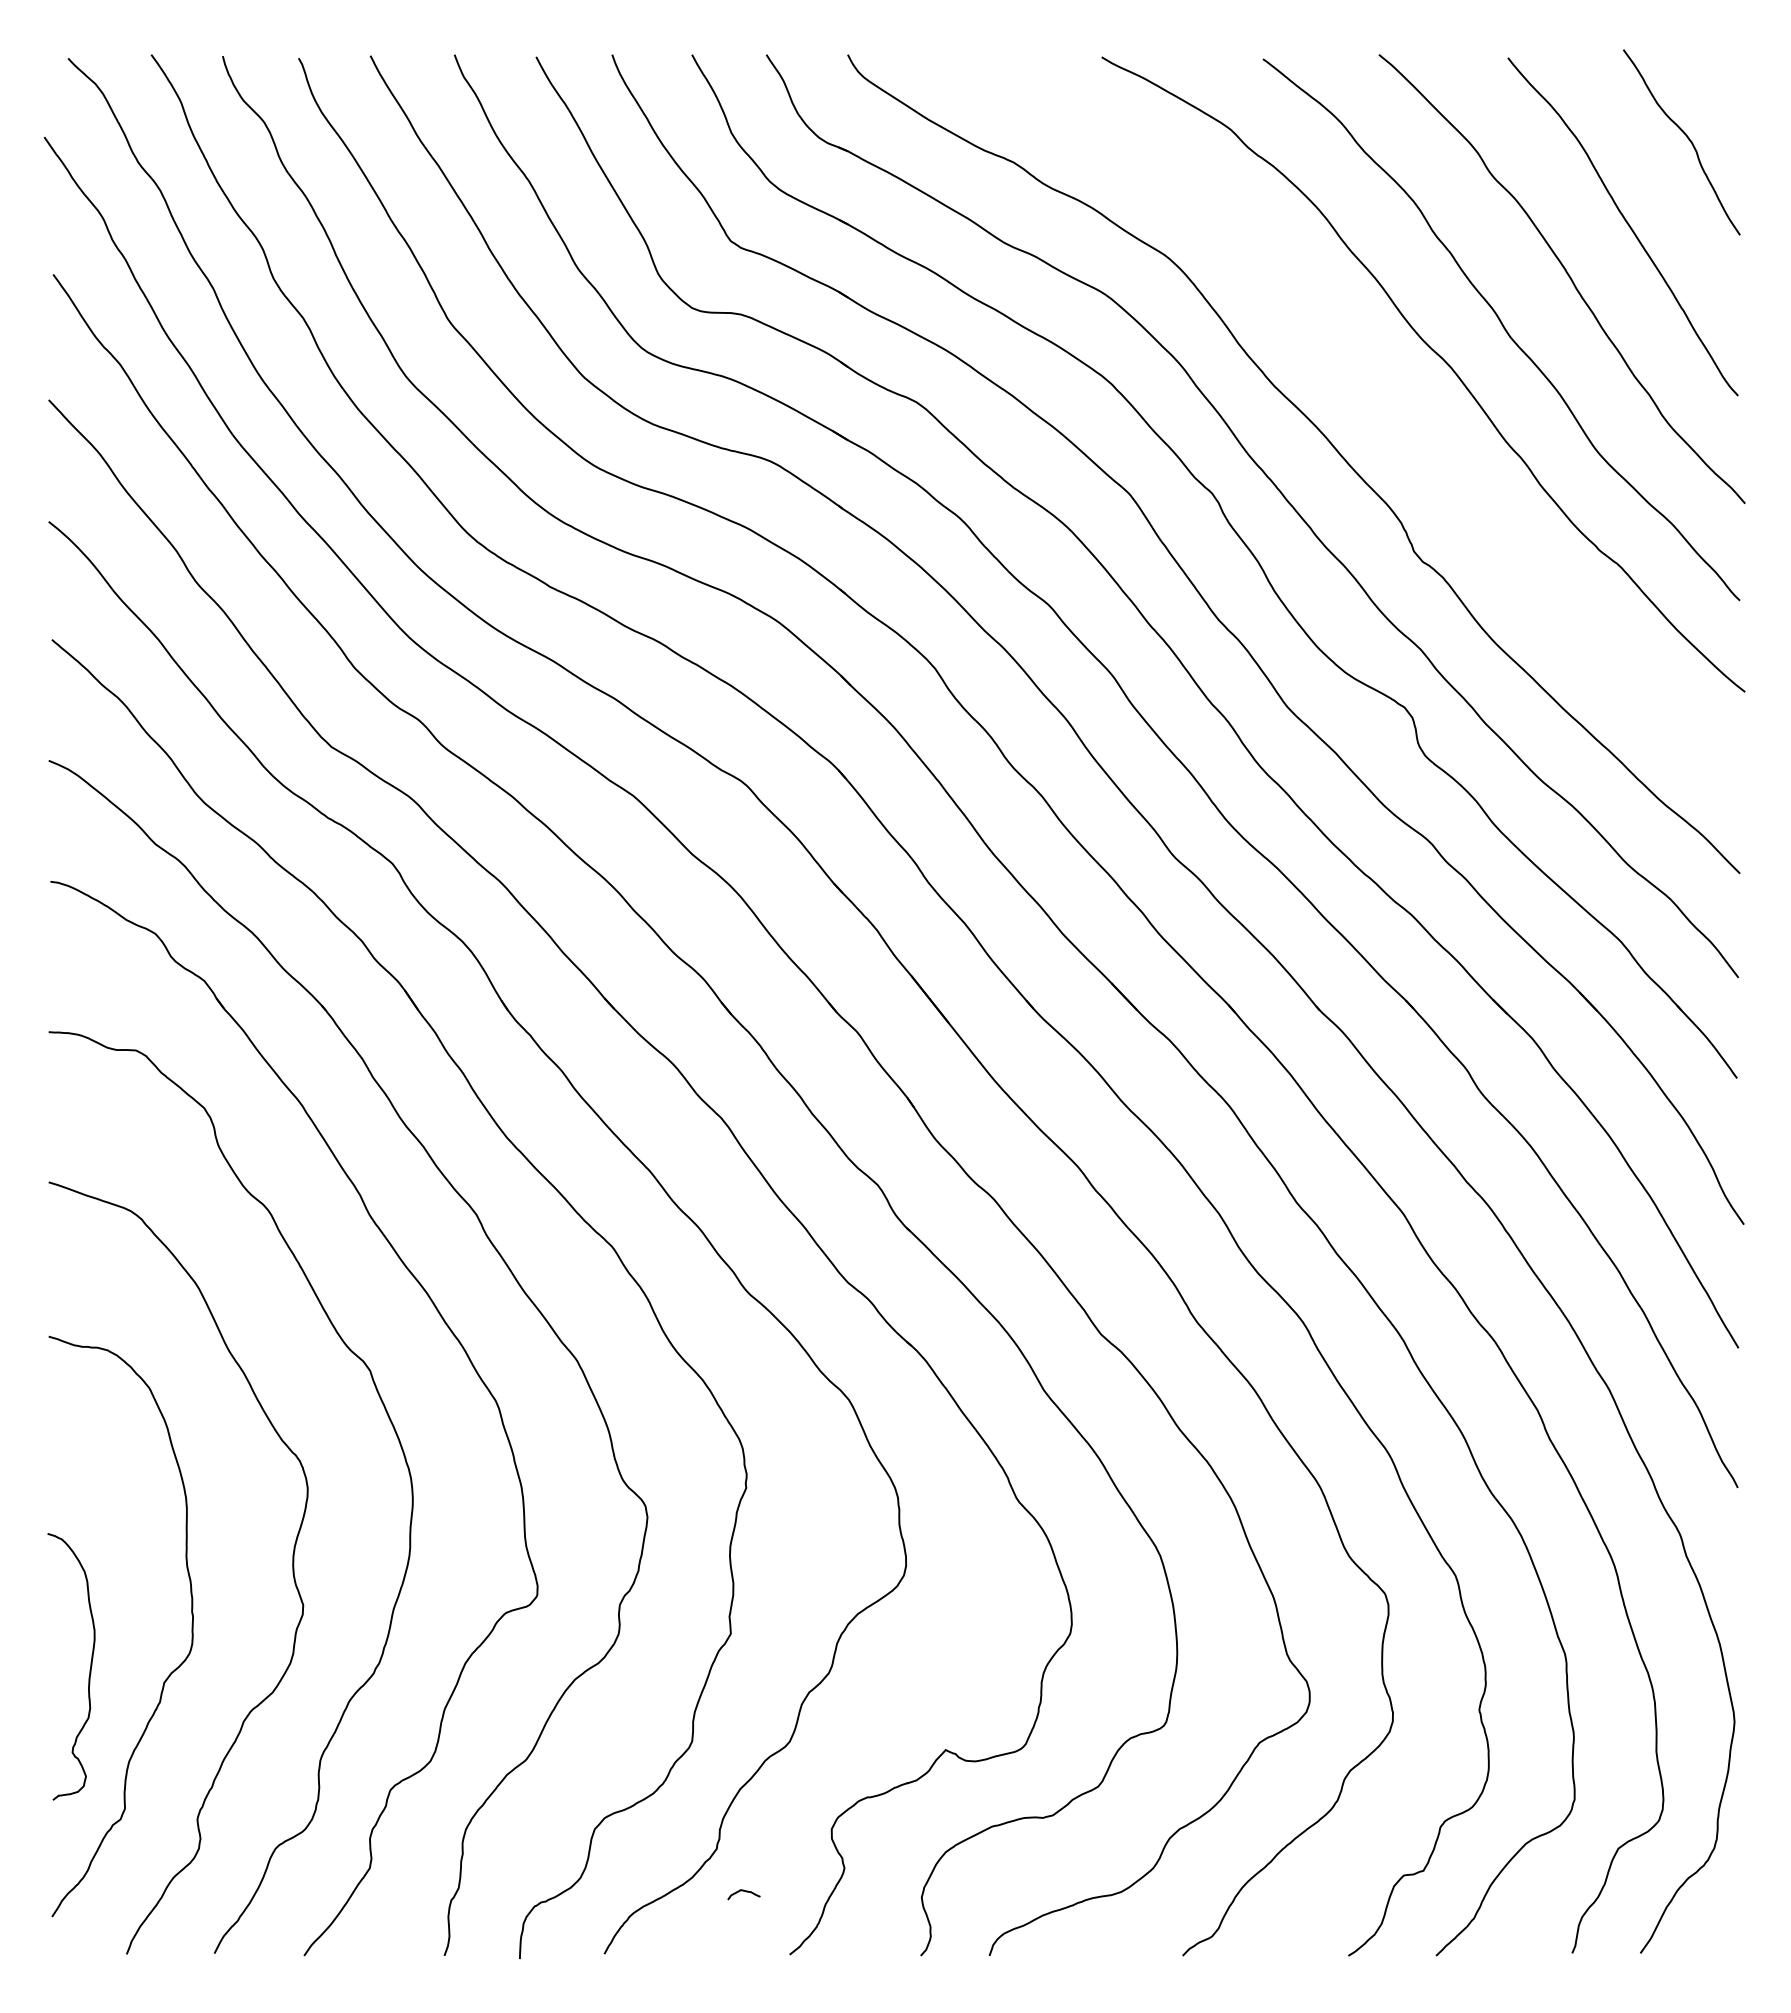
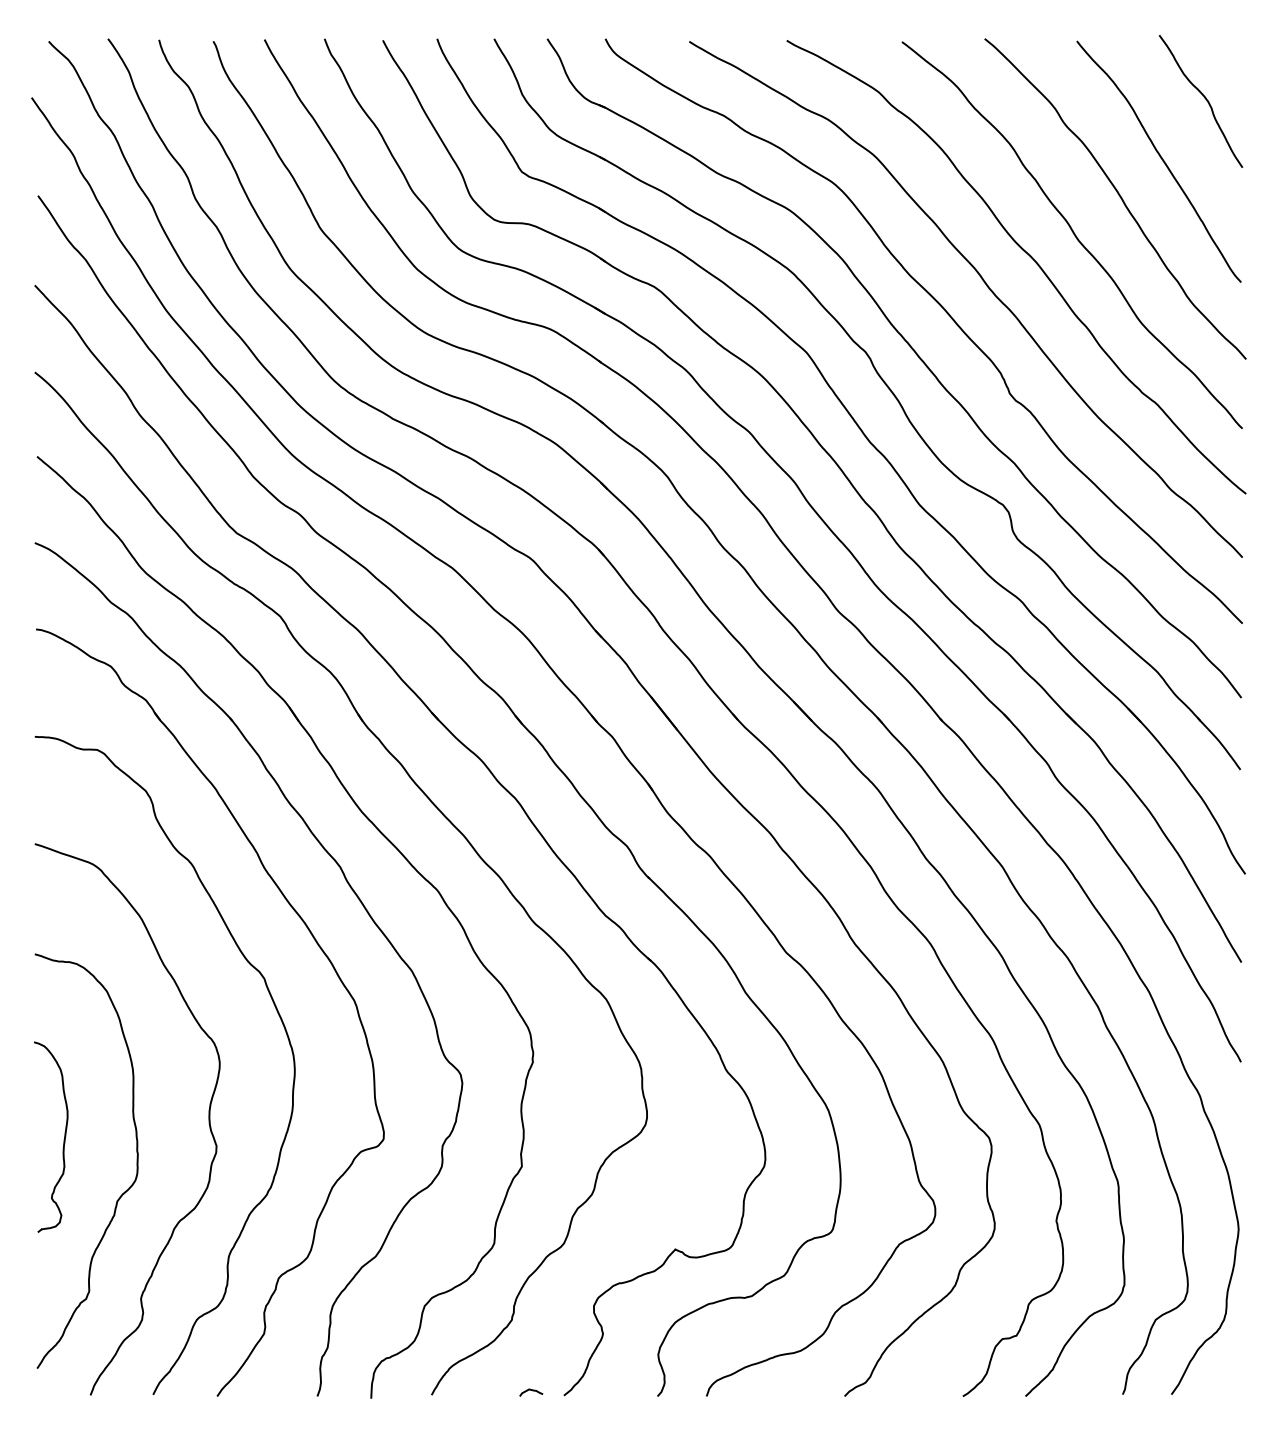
curve: (1380, 399) -> (985, 285), added
curve: (89, 1669) -> (63, 1139), moved
curve: (743, 1891) -> (530, 1390), moved

